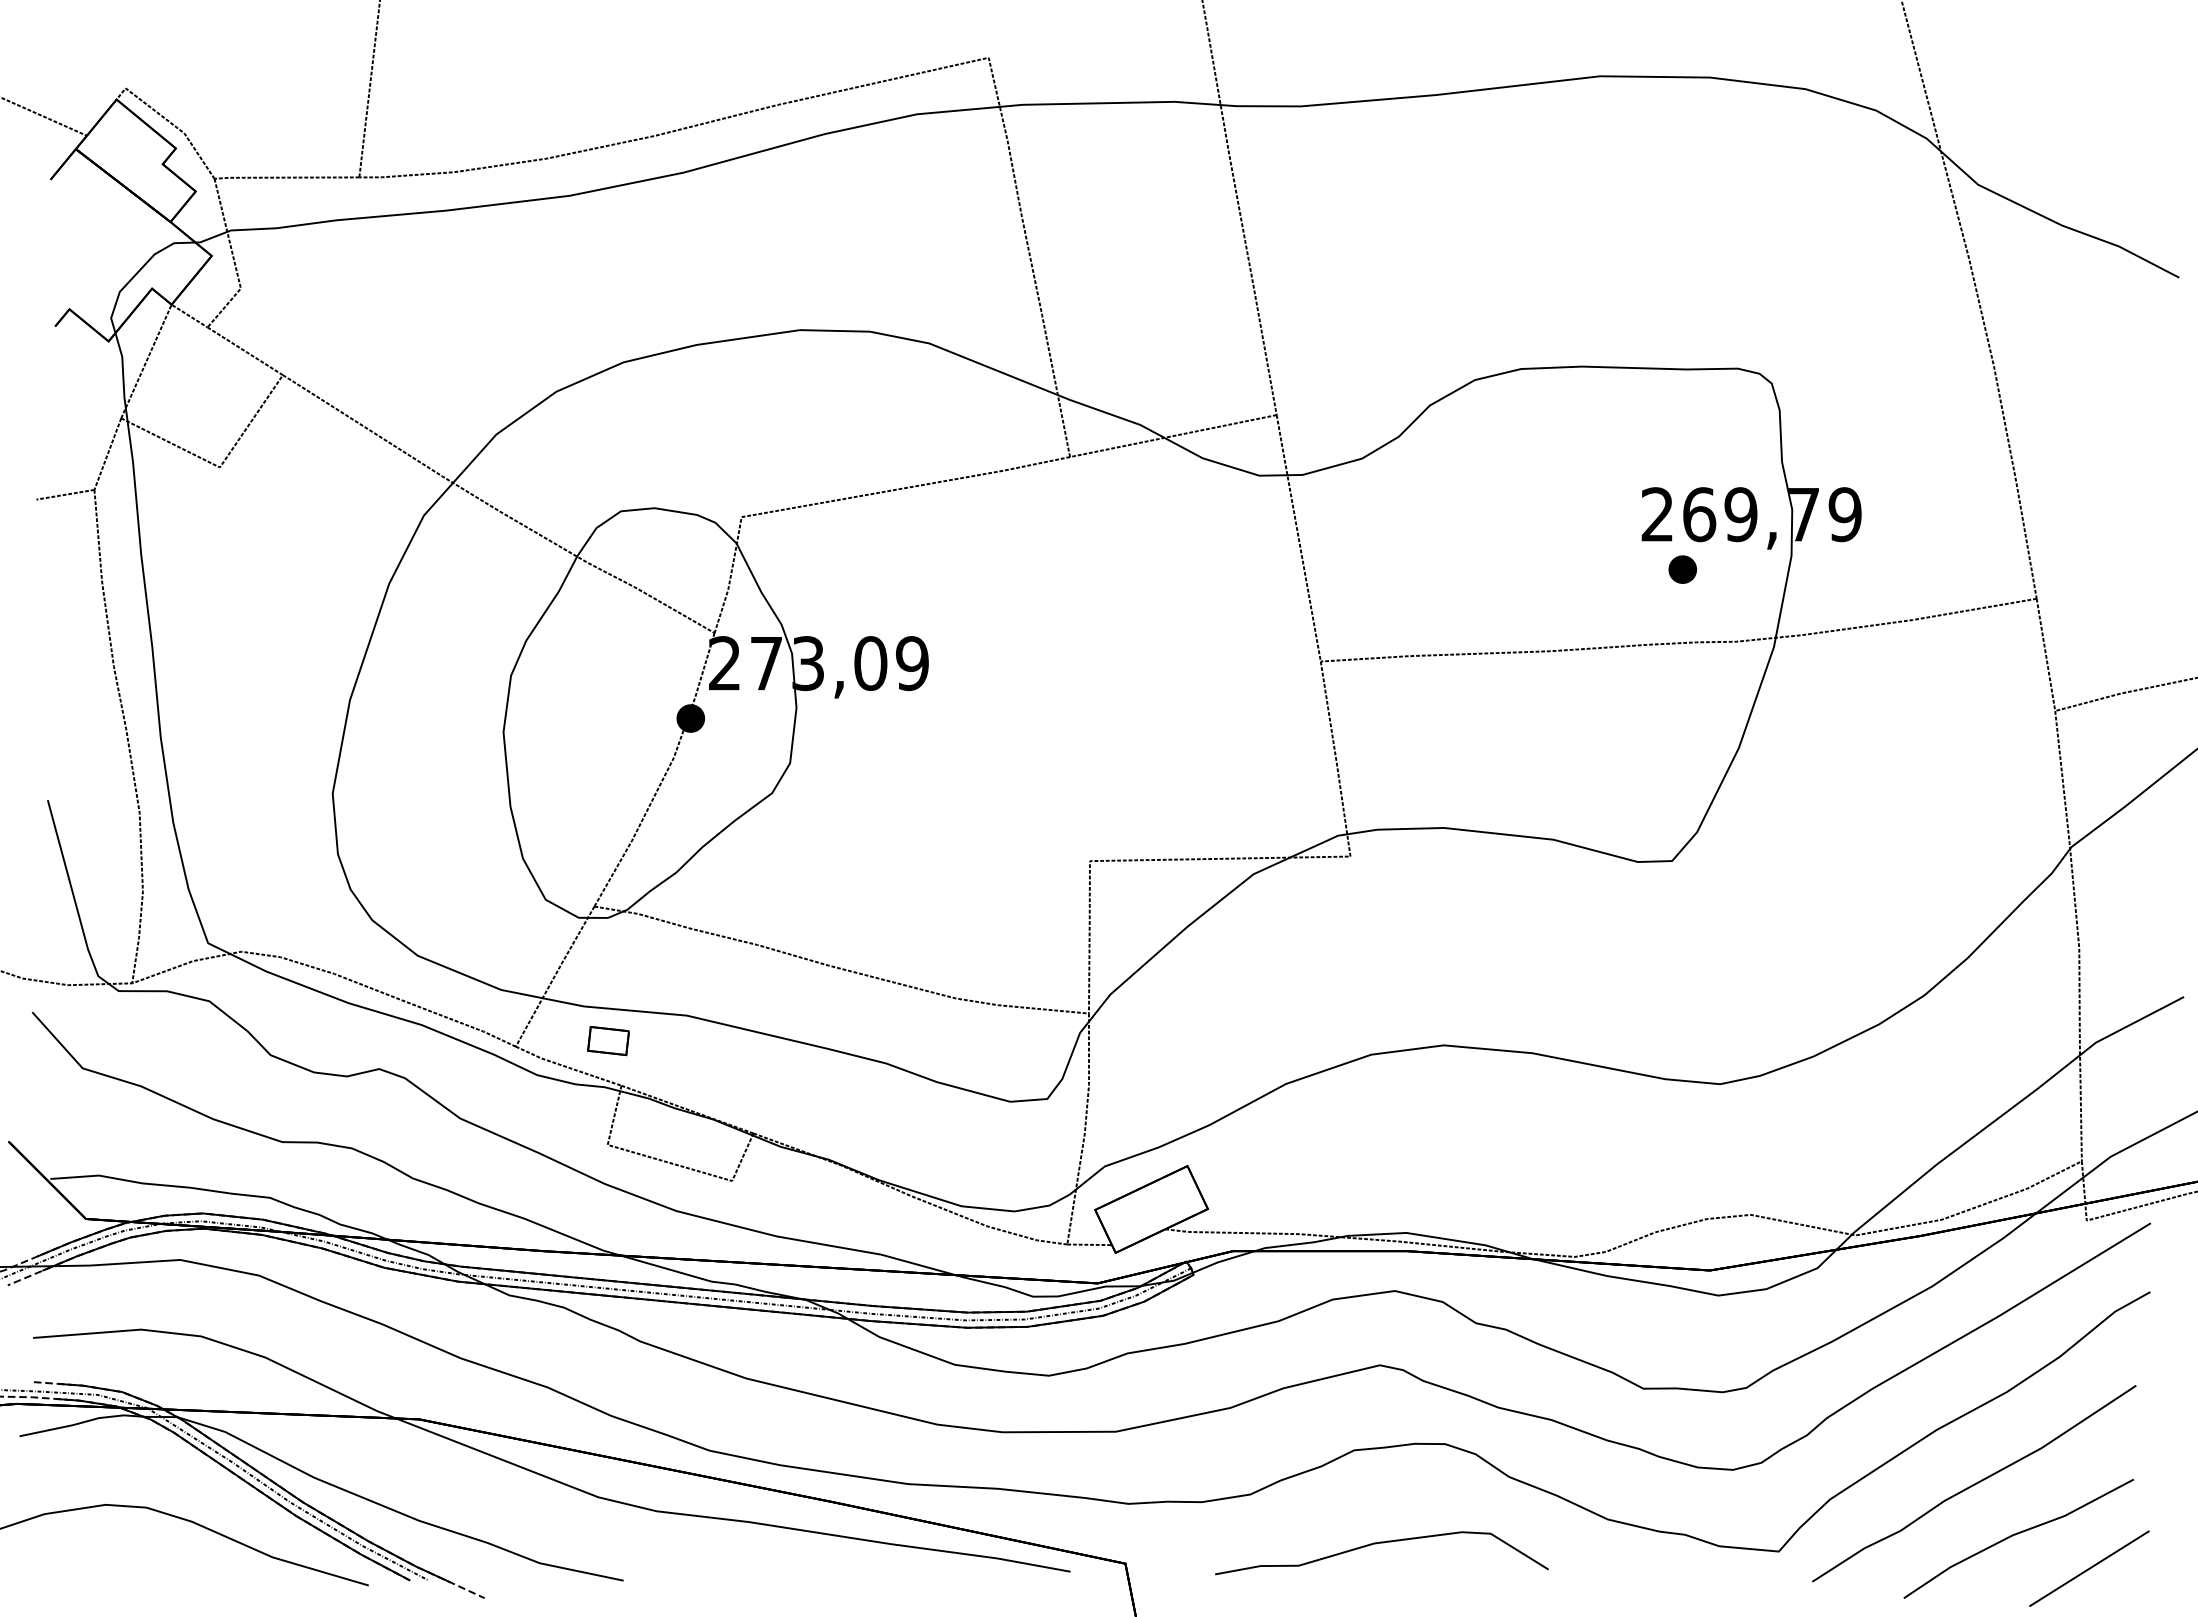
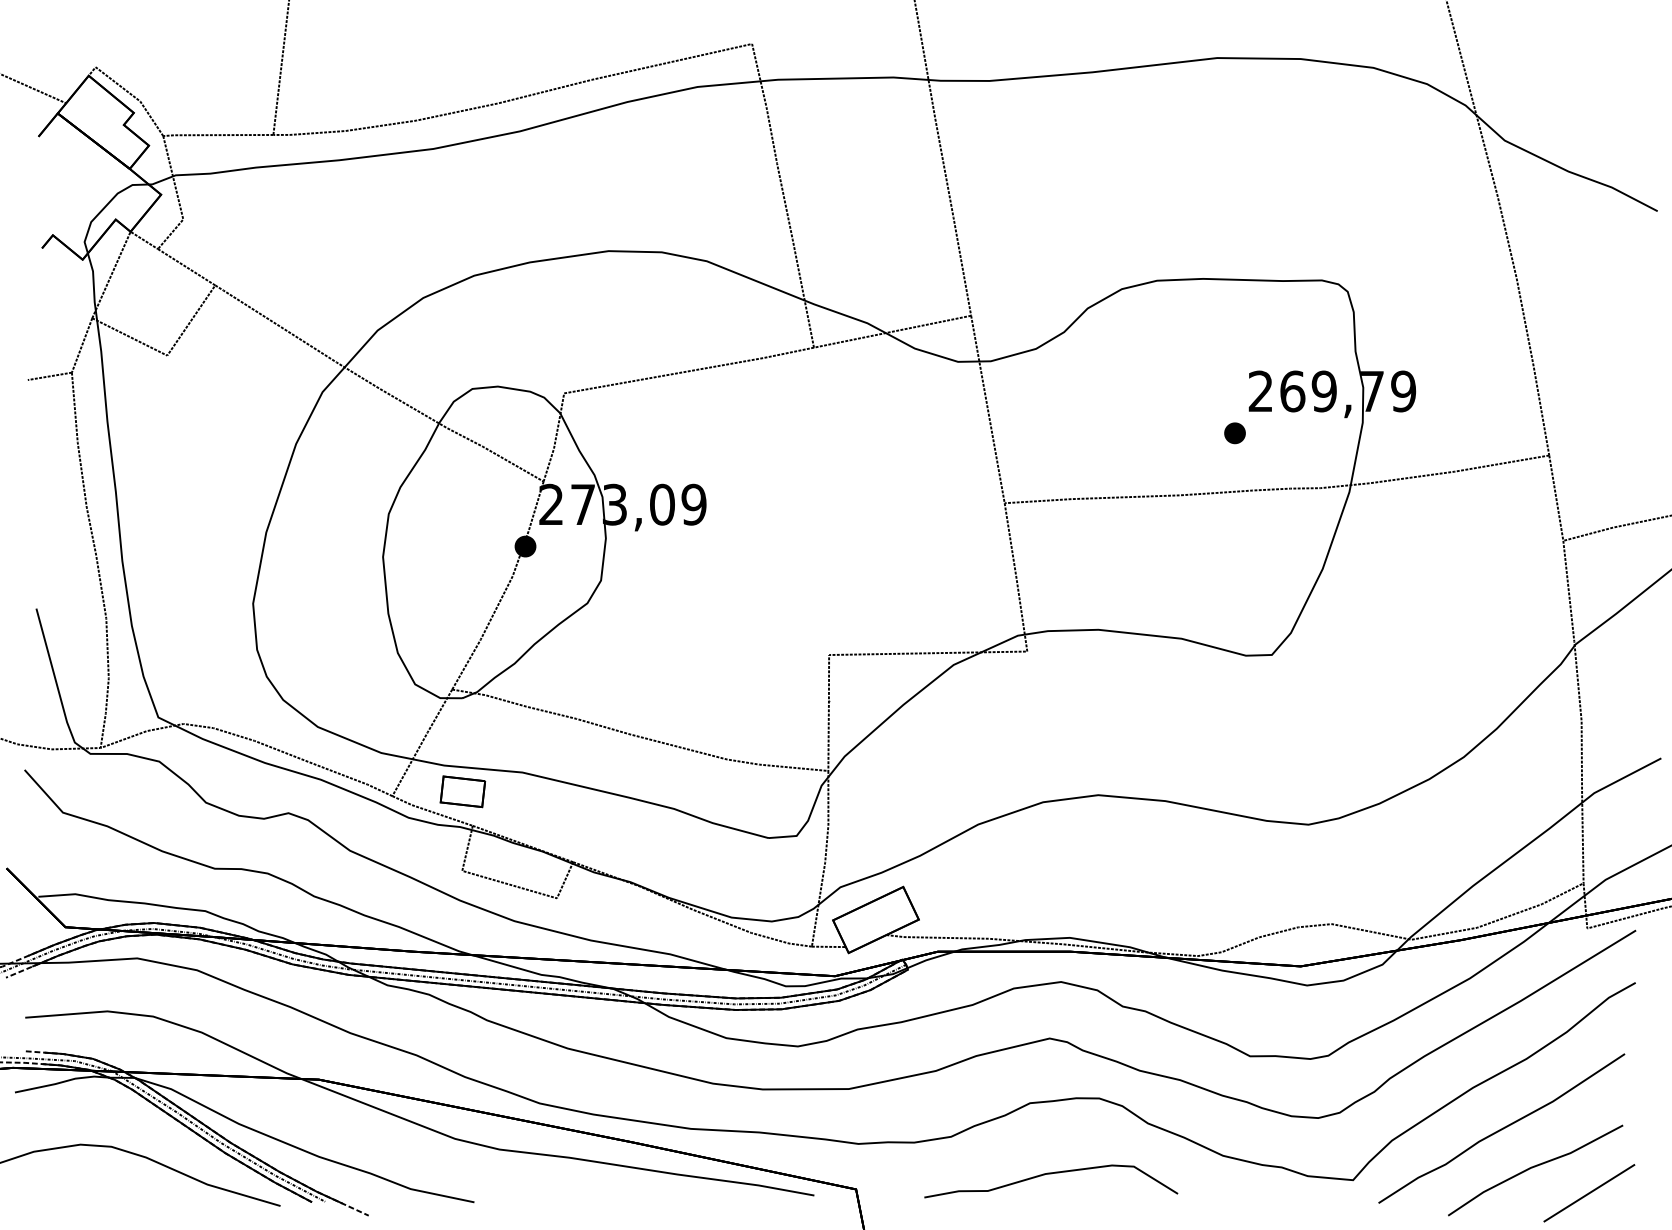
part: (1682, 569) -> (1234, 433), moved
part: (607, 1040) -> (462, 791), size x1.43

